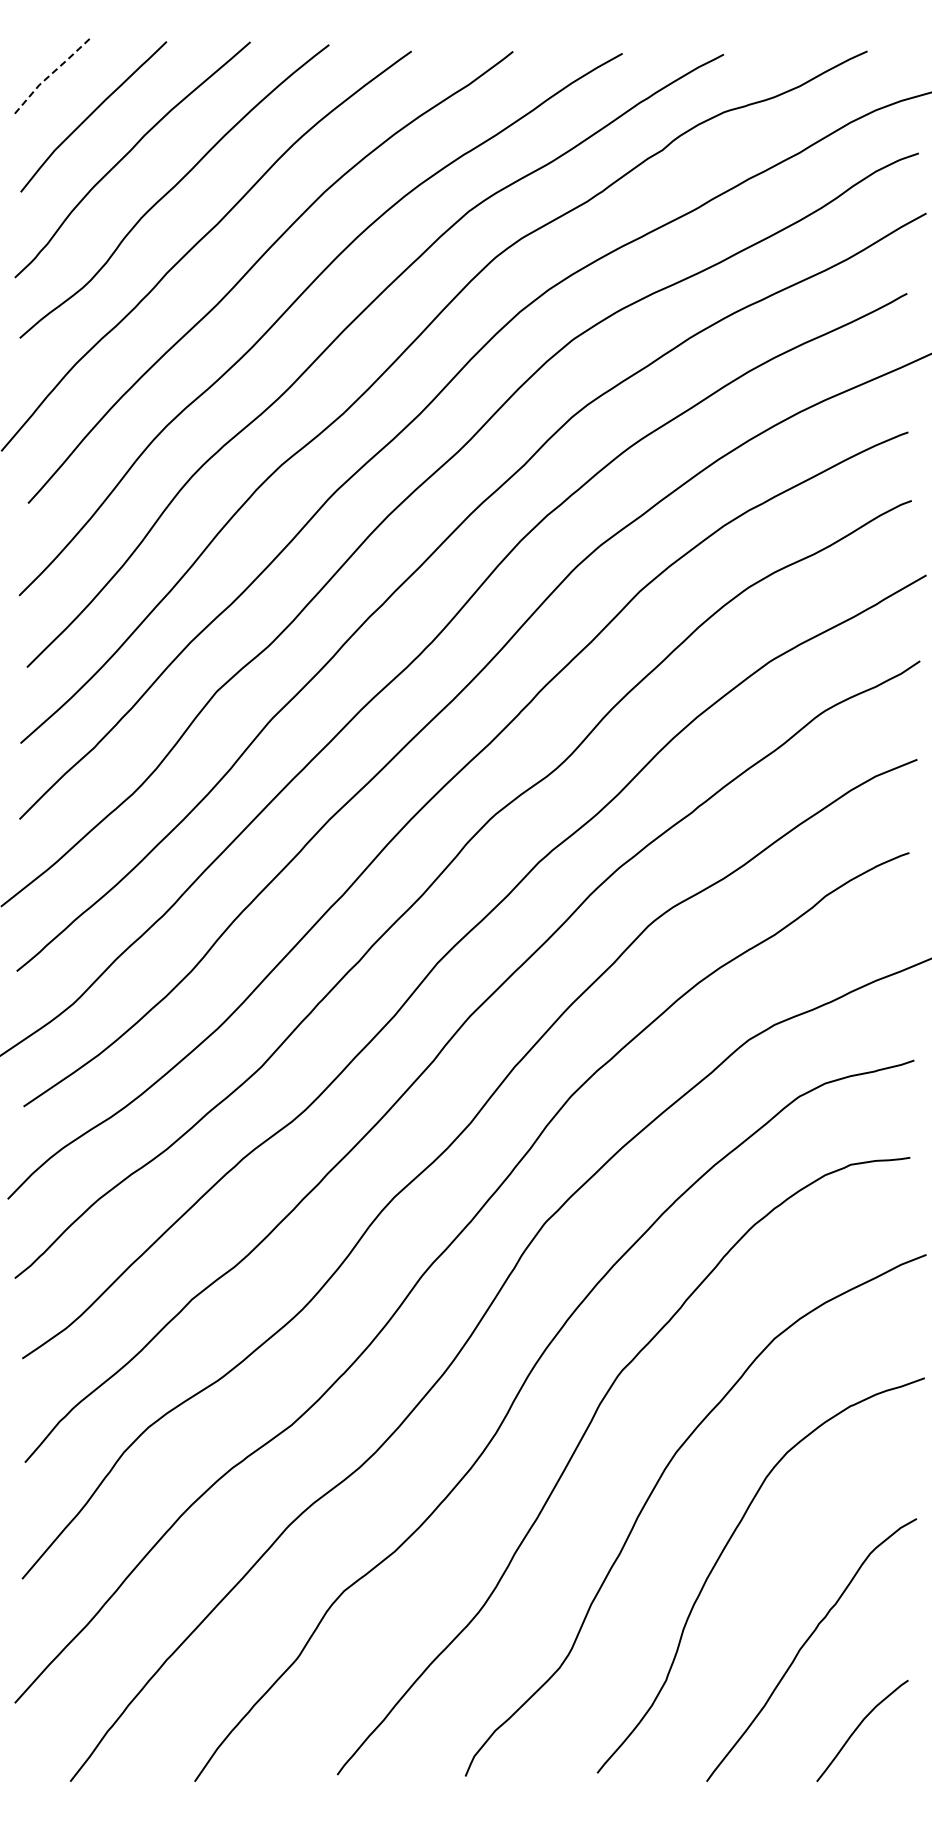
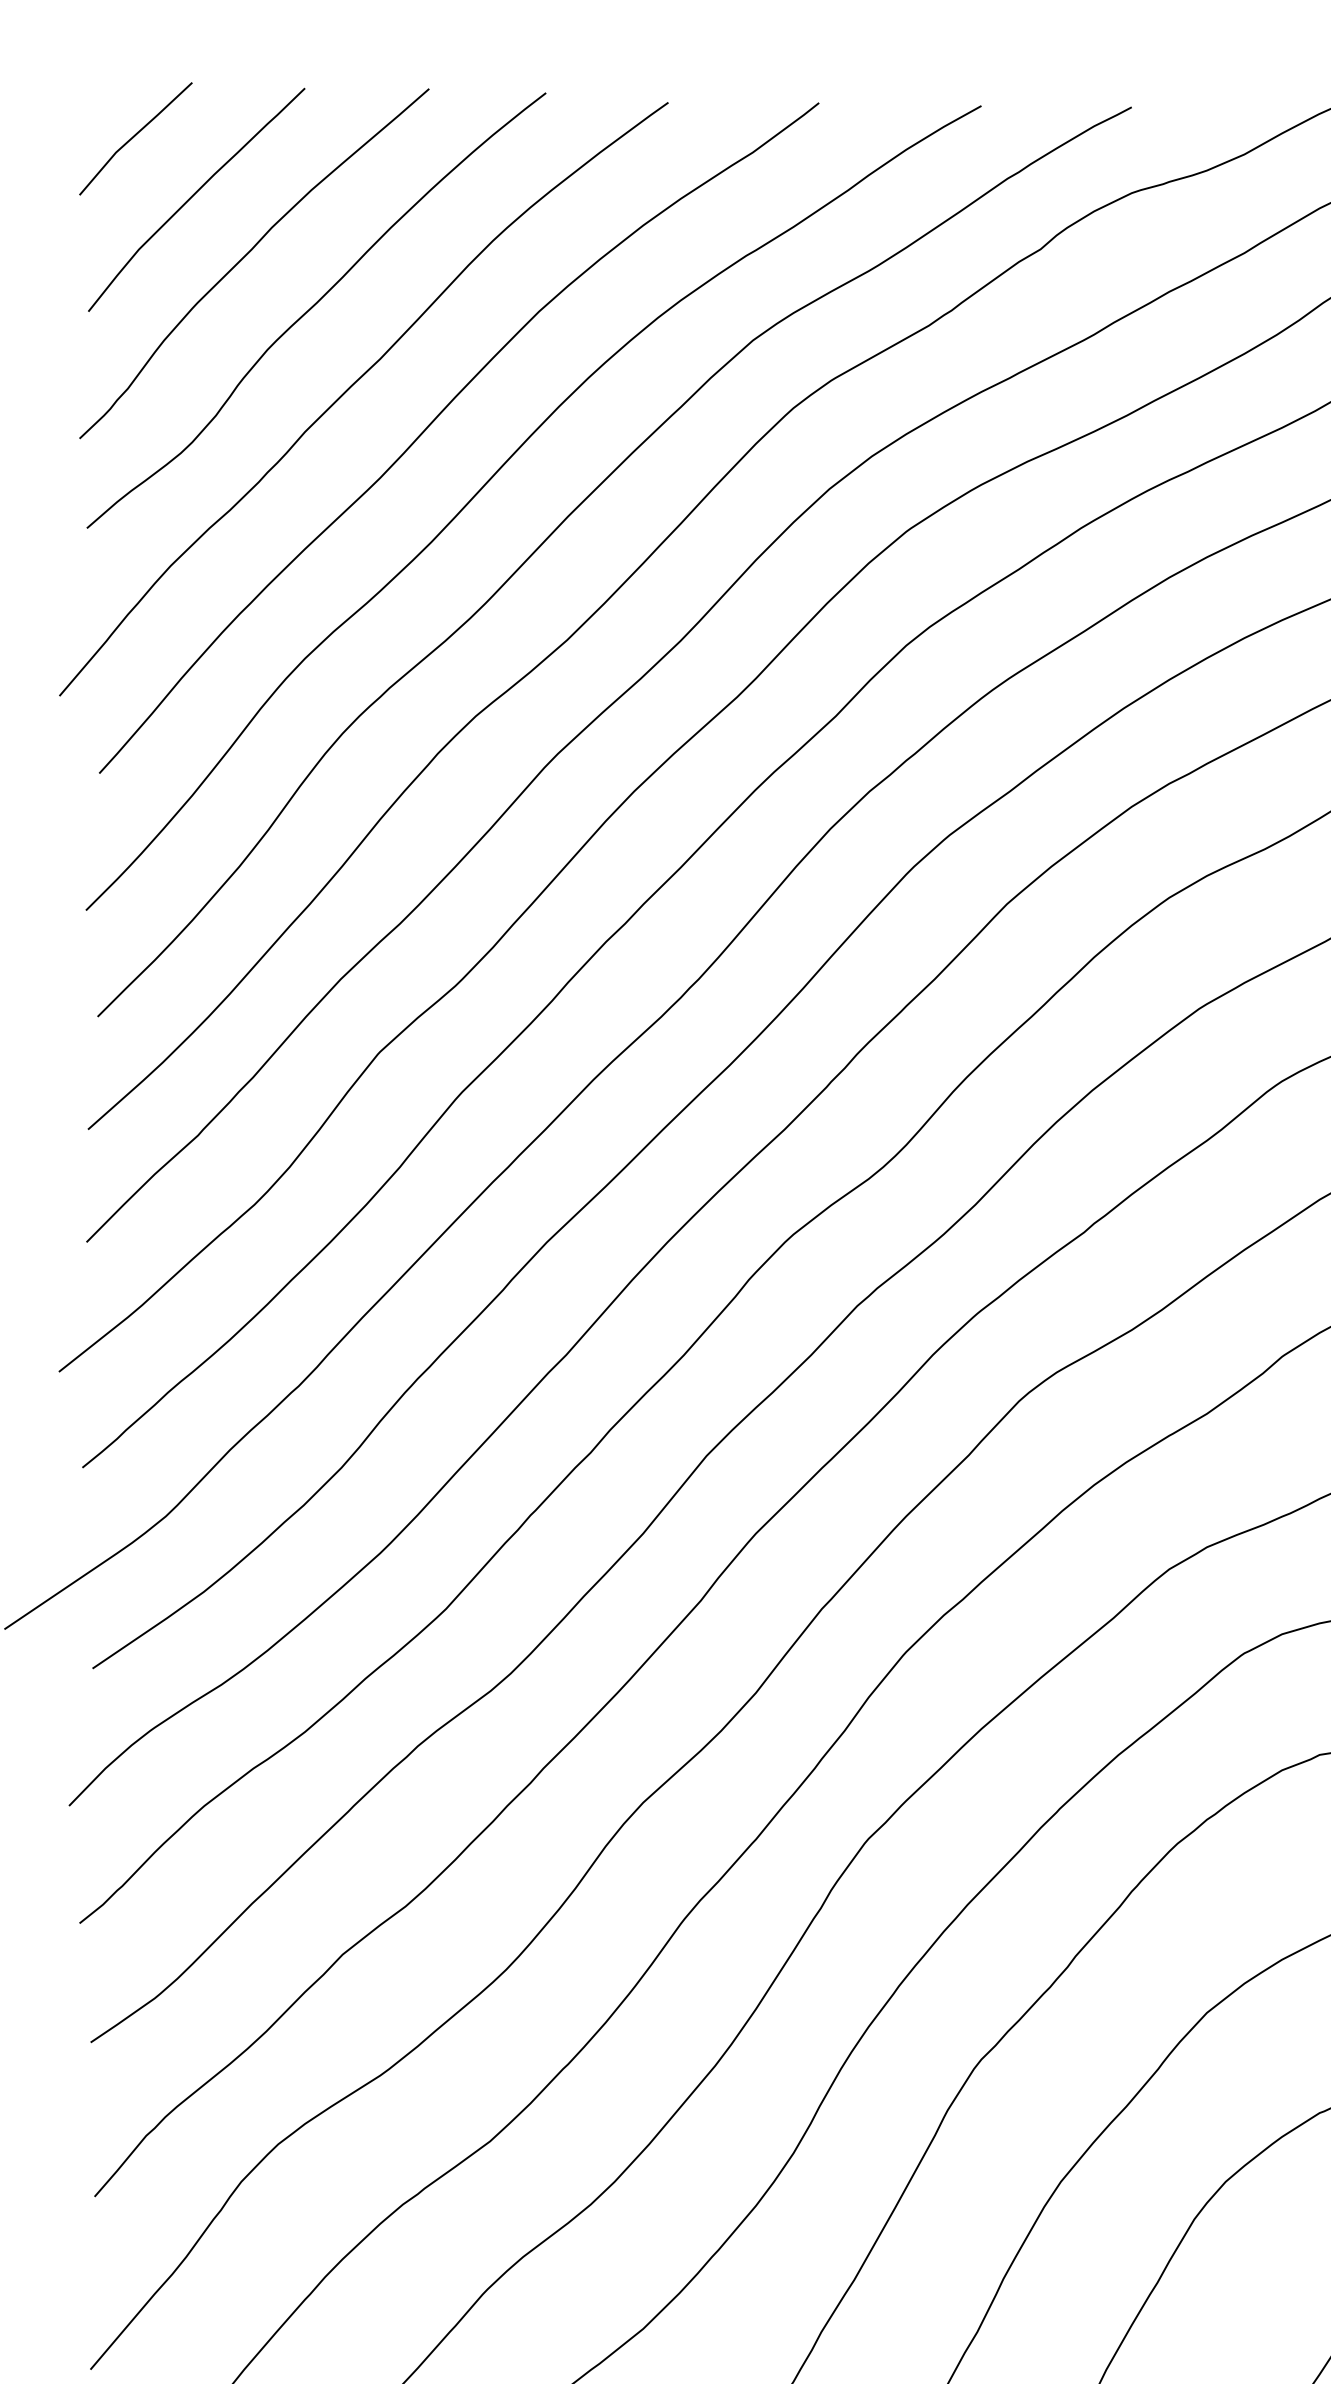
line: (51, 74) -> (133, 136), dashed -> solid

